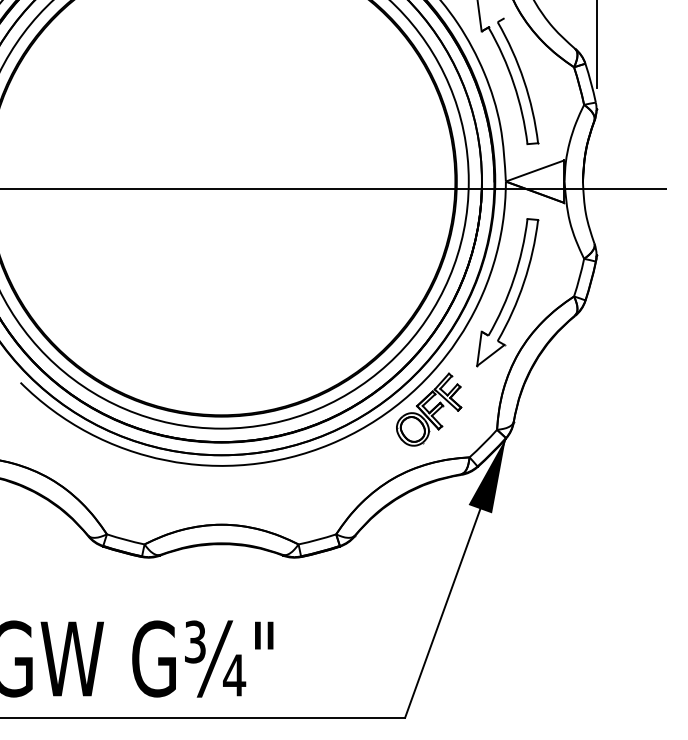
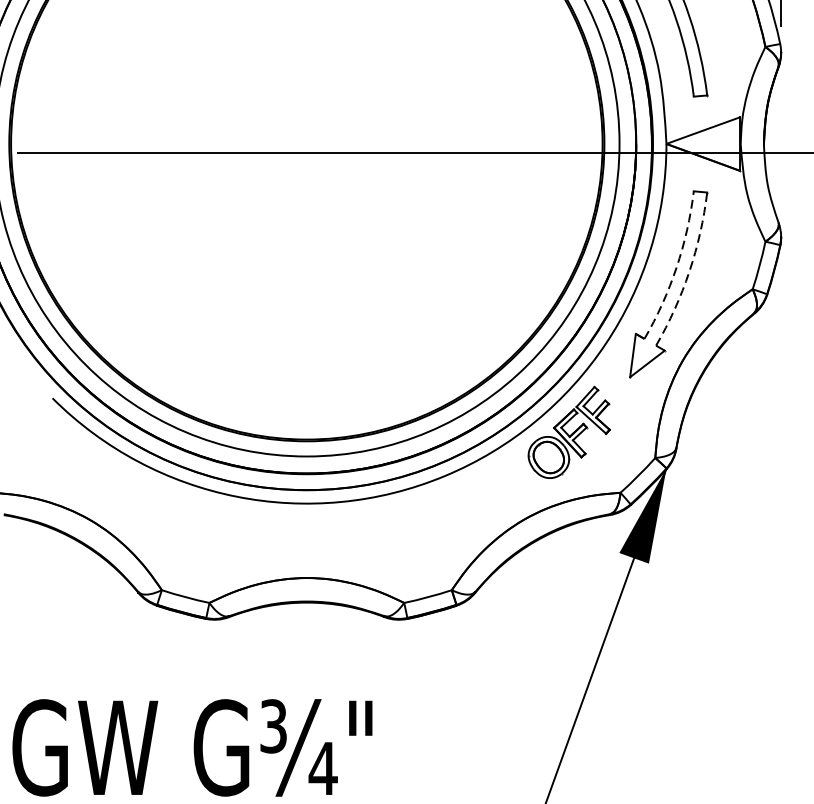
arc: (513, 279) -> (676, 267), solid -> dashed
arc: (524, 282) -> (690, 271), solid -> dashed

